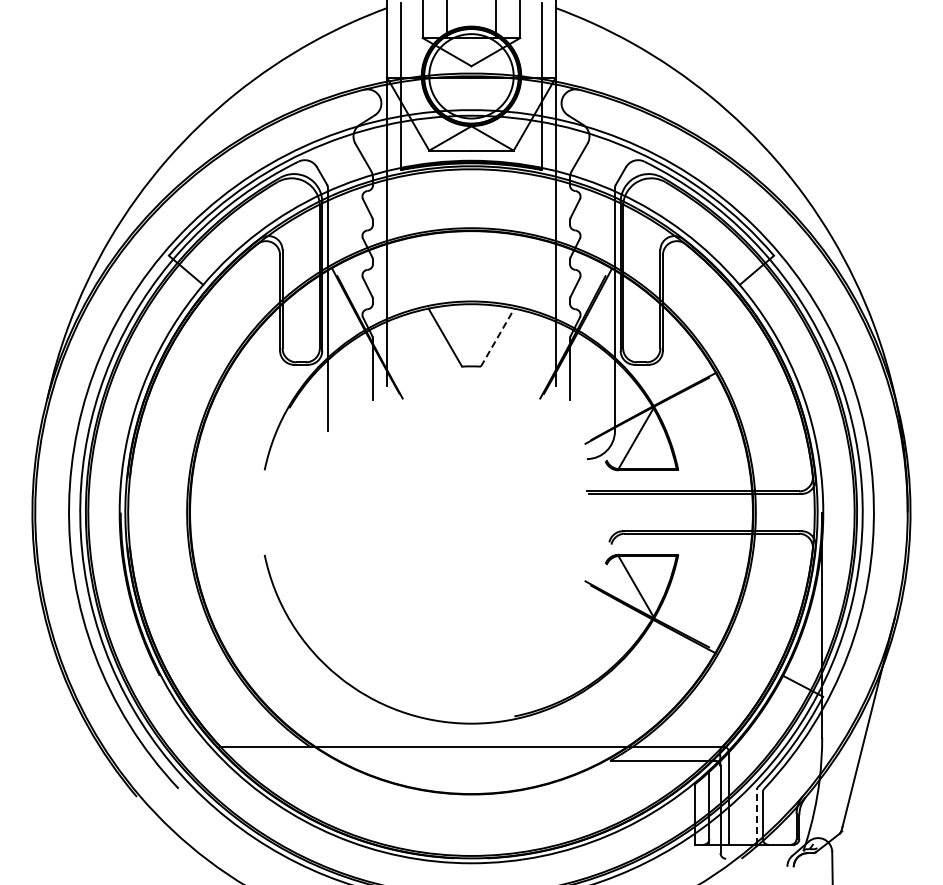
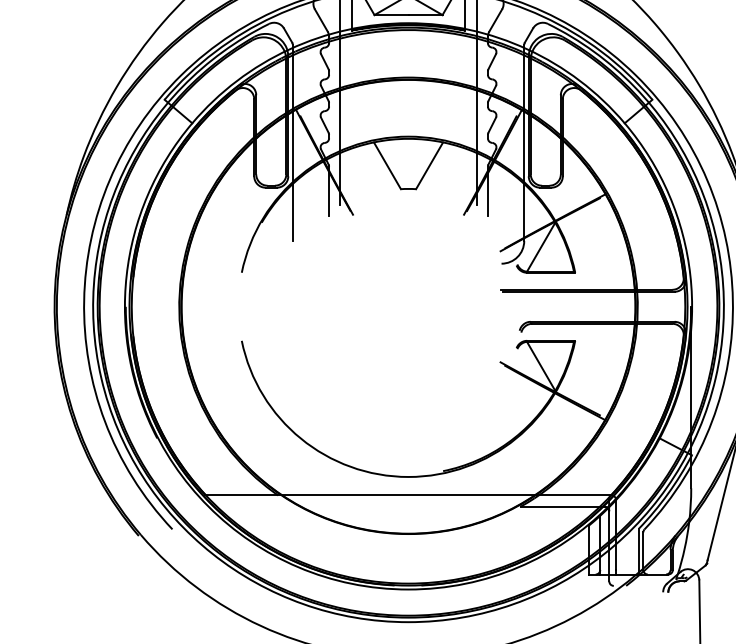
line: (497, 337) -> (429, 165), dashed -> solid
line: (757, 815) -> (639, 550), dashed -> solid

